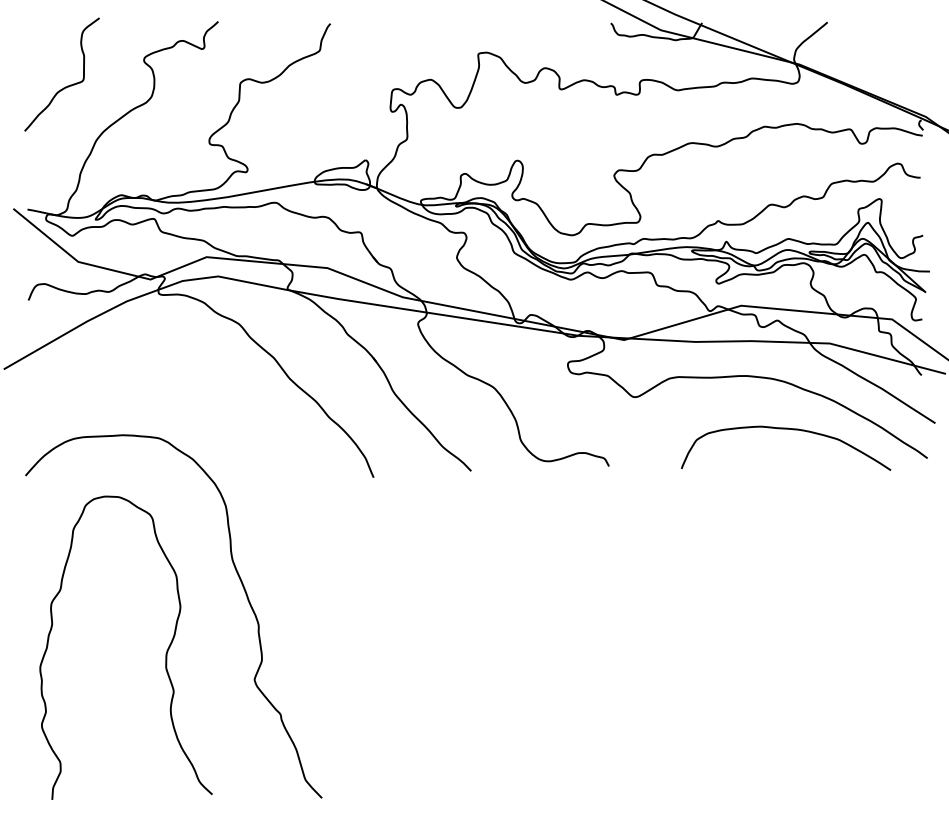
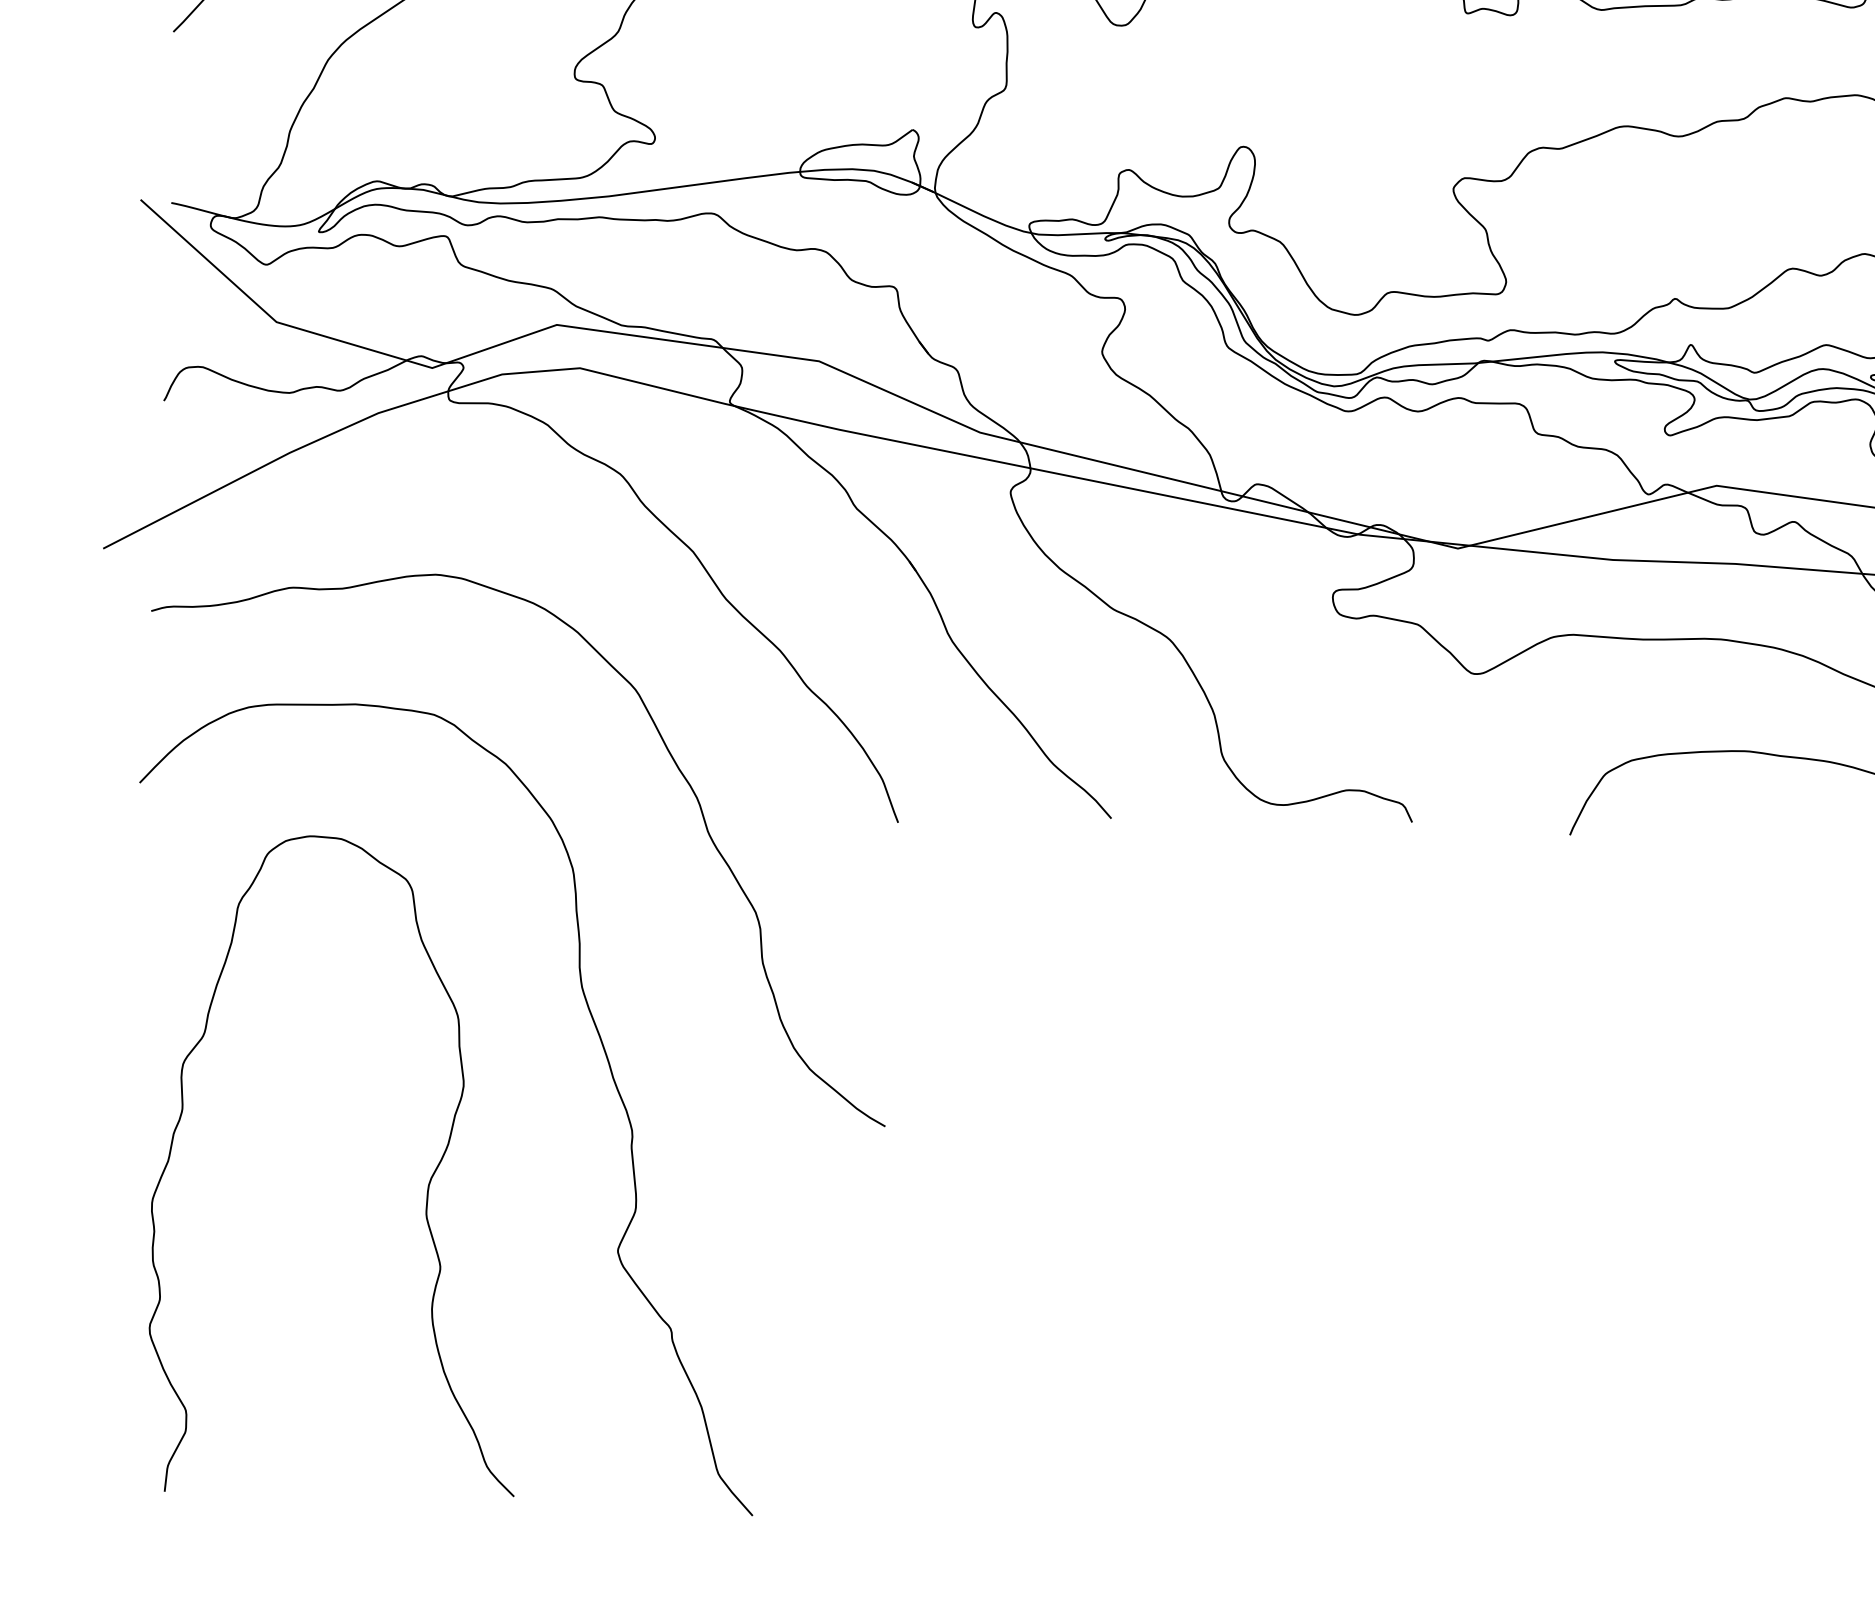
curve: (267, 452) -> (669, 756), added

